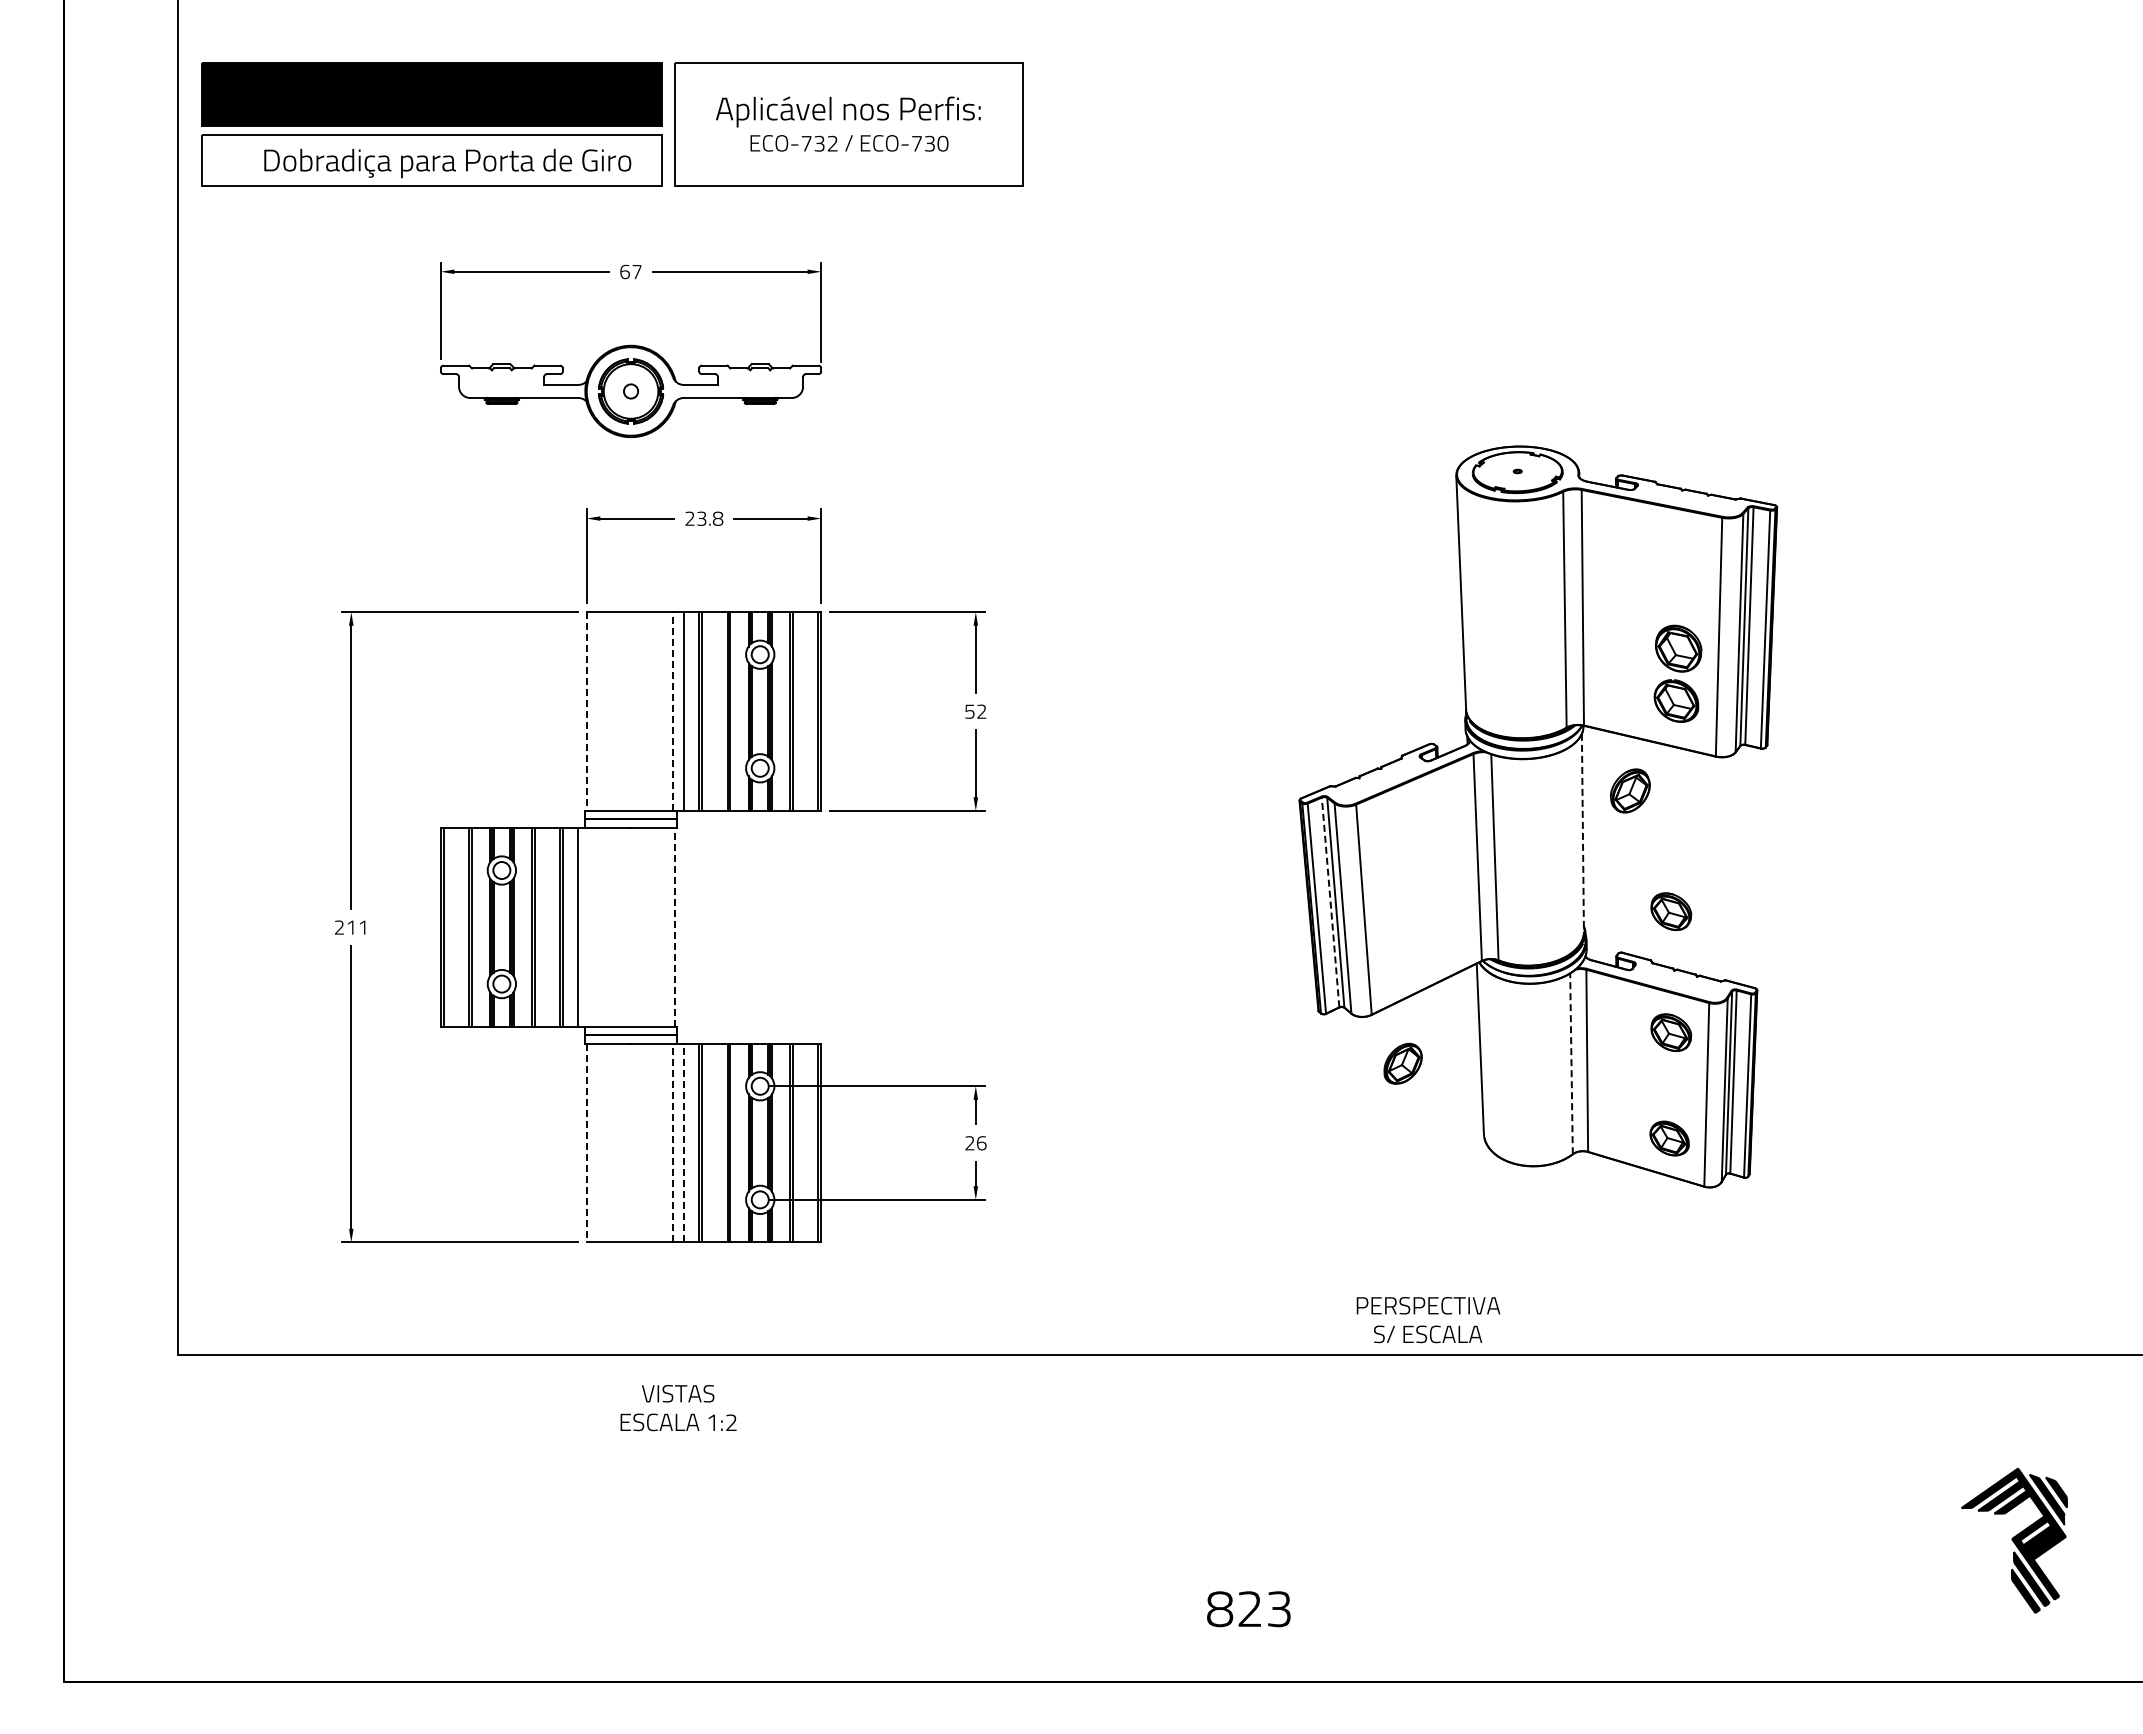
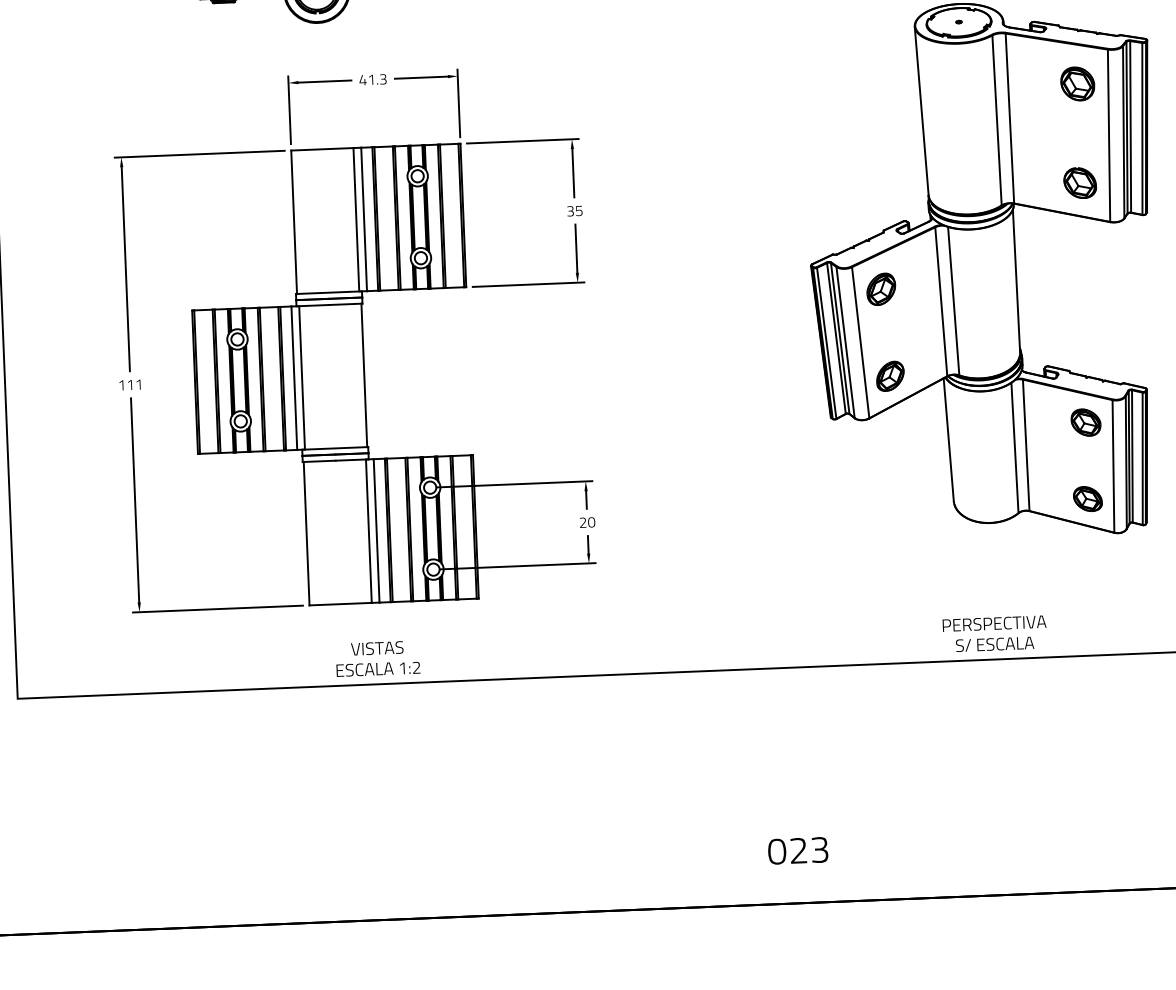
text: (703, 518) -> (372, 79), 23.8 -> 41.3
part: (1678, 648) -> (1077, 83), moved
line: (673, 711) -> (356, 219), dashed -> solid
text: (975, 711) -> (574, 210), 52 -> 35
line: (586, 712) -> (293, 222), dashed -> solid
part: (1630, 790) -> (881, 289), moved
line: (1582, 832) -> (1016, 280), dashed -> solid
line: (1330, 901) -> (836, 337), dashed -> solid
part: (1671, 911) -> (1082, 335), removed
line: (589, 926) -> (302, 377), added
line: (675, 926) -> (364, 374), dashed -> solid
text: (339, 927) -> (121, 385), 211 -> 111
part: (1402, 1063) -> (889, 376), moved
line: (1571, 1063) -> (1014, 447), dashed -> solid
line: (673, 1142) -> (369, 530), dashed -> solid
line: (683, 1142) -> (376, 530), dashed -> solid
text: (981, 1142) -> (591, 521), 26 -> 20
line: (586, 1143) -> (306, 534), dashed -> solid
text: (1428, 1320) -> (994, 634), moved
text: (678, 1408) -> (377, 659), moved
text: (1220, 1609) -> (777, 851), 823 -> 023

